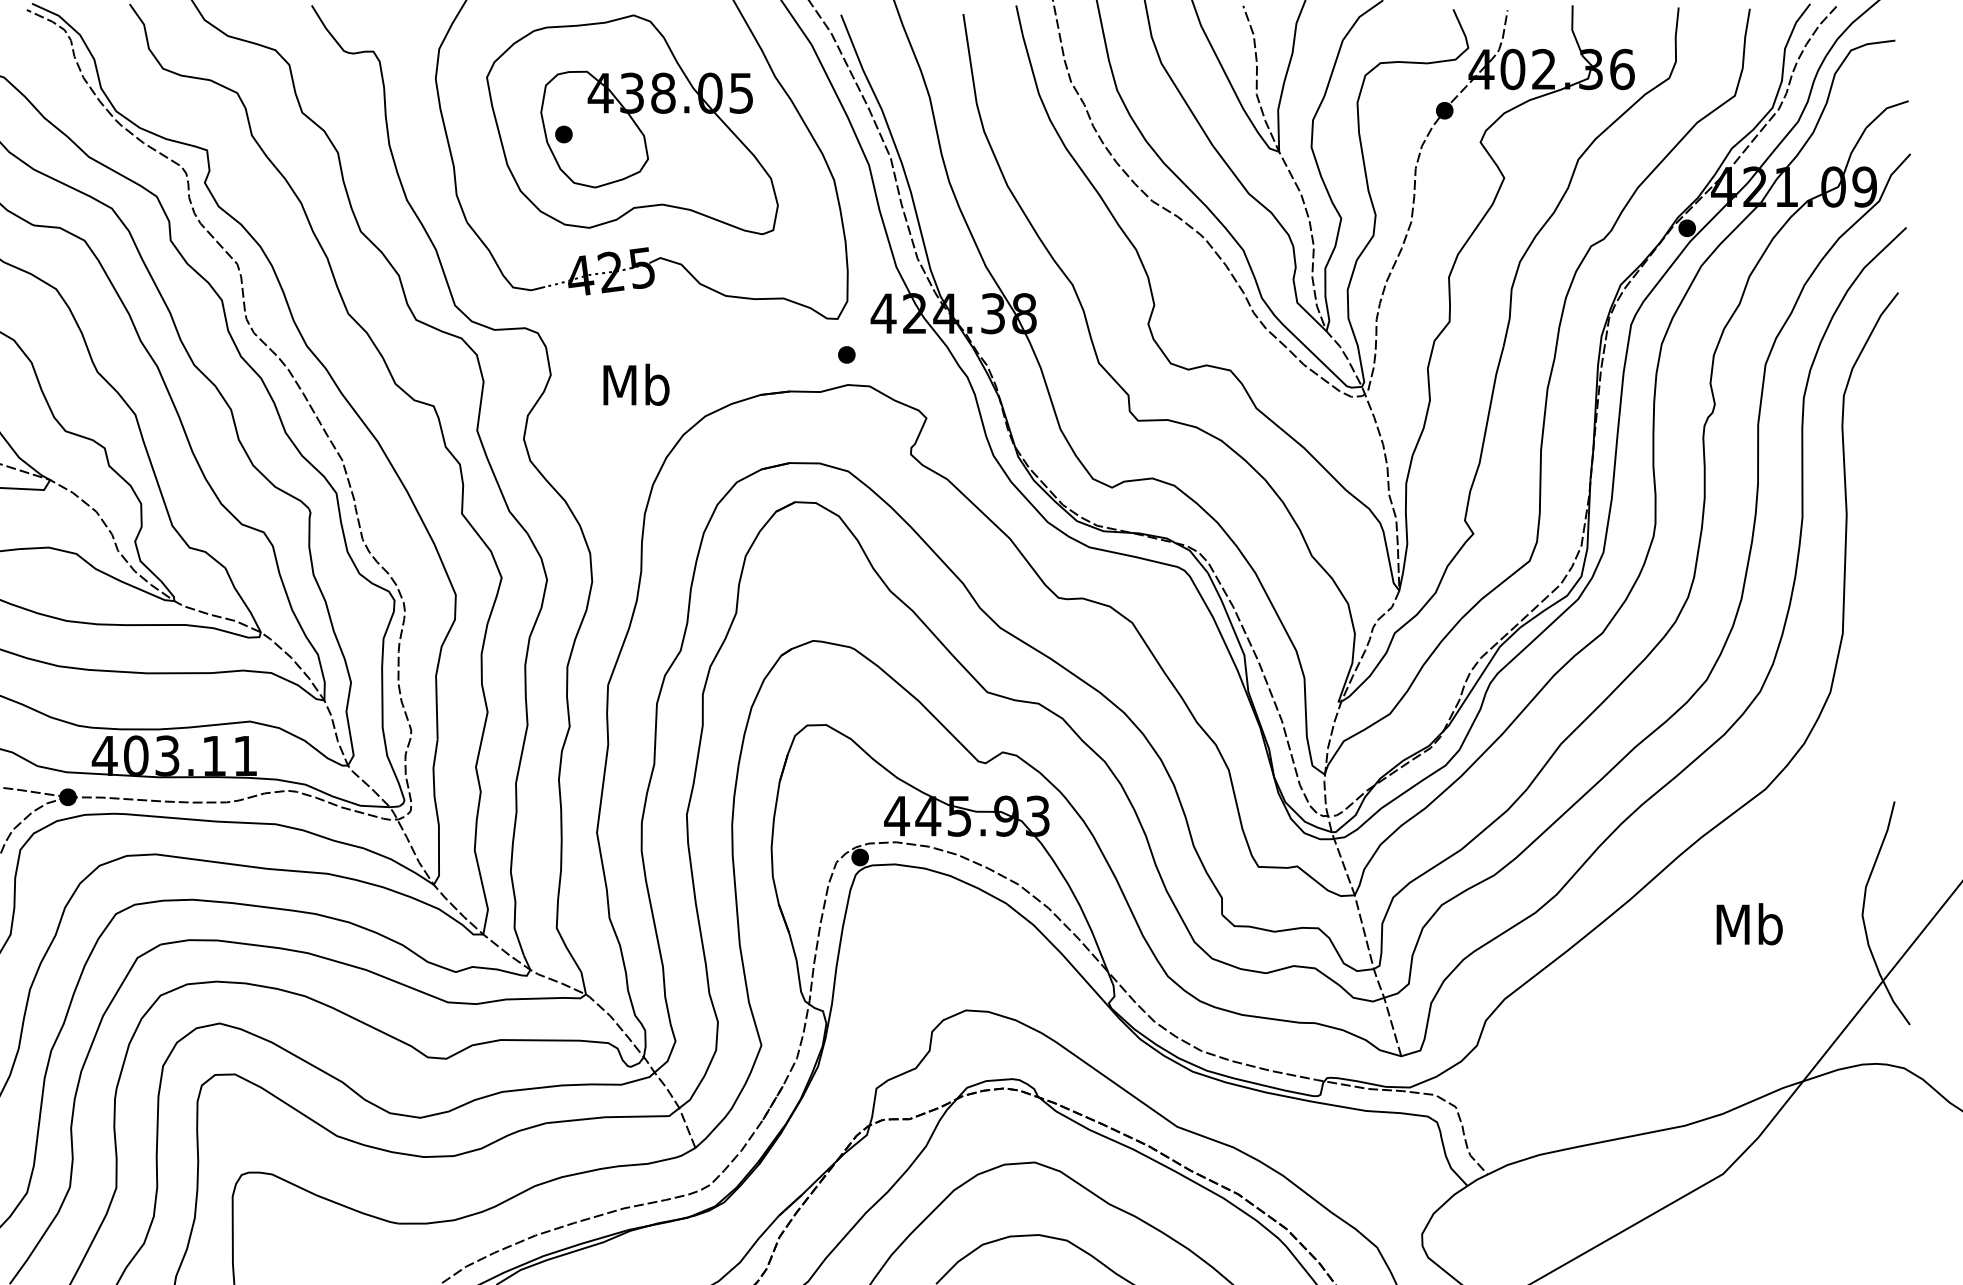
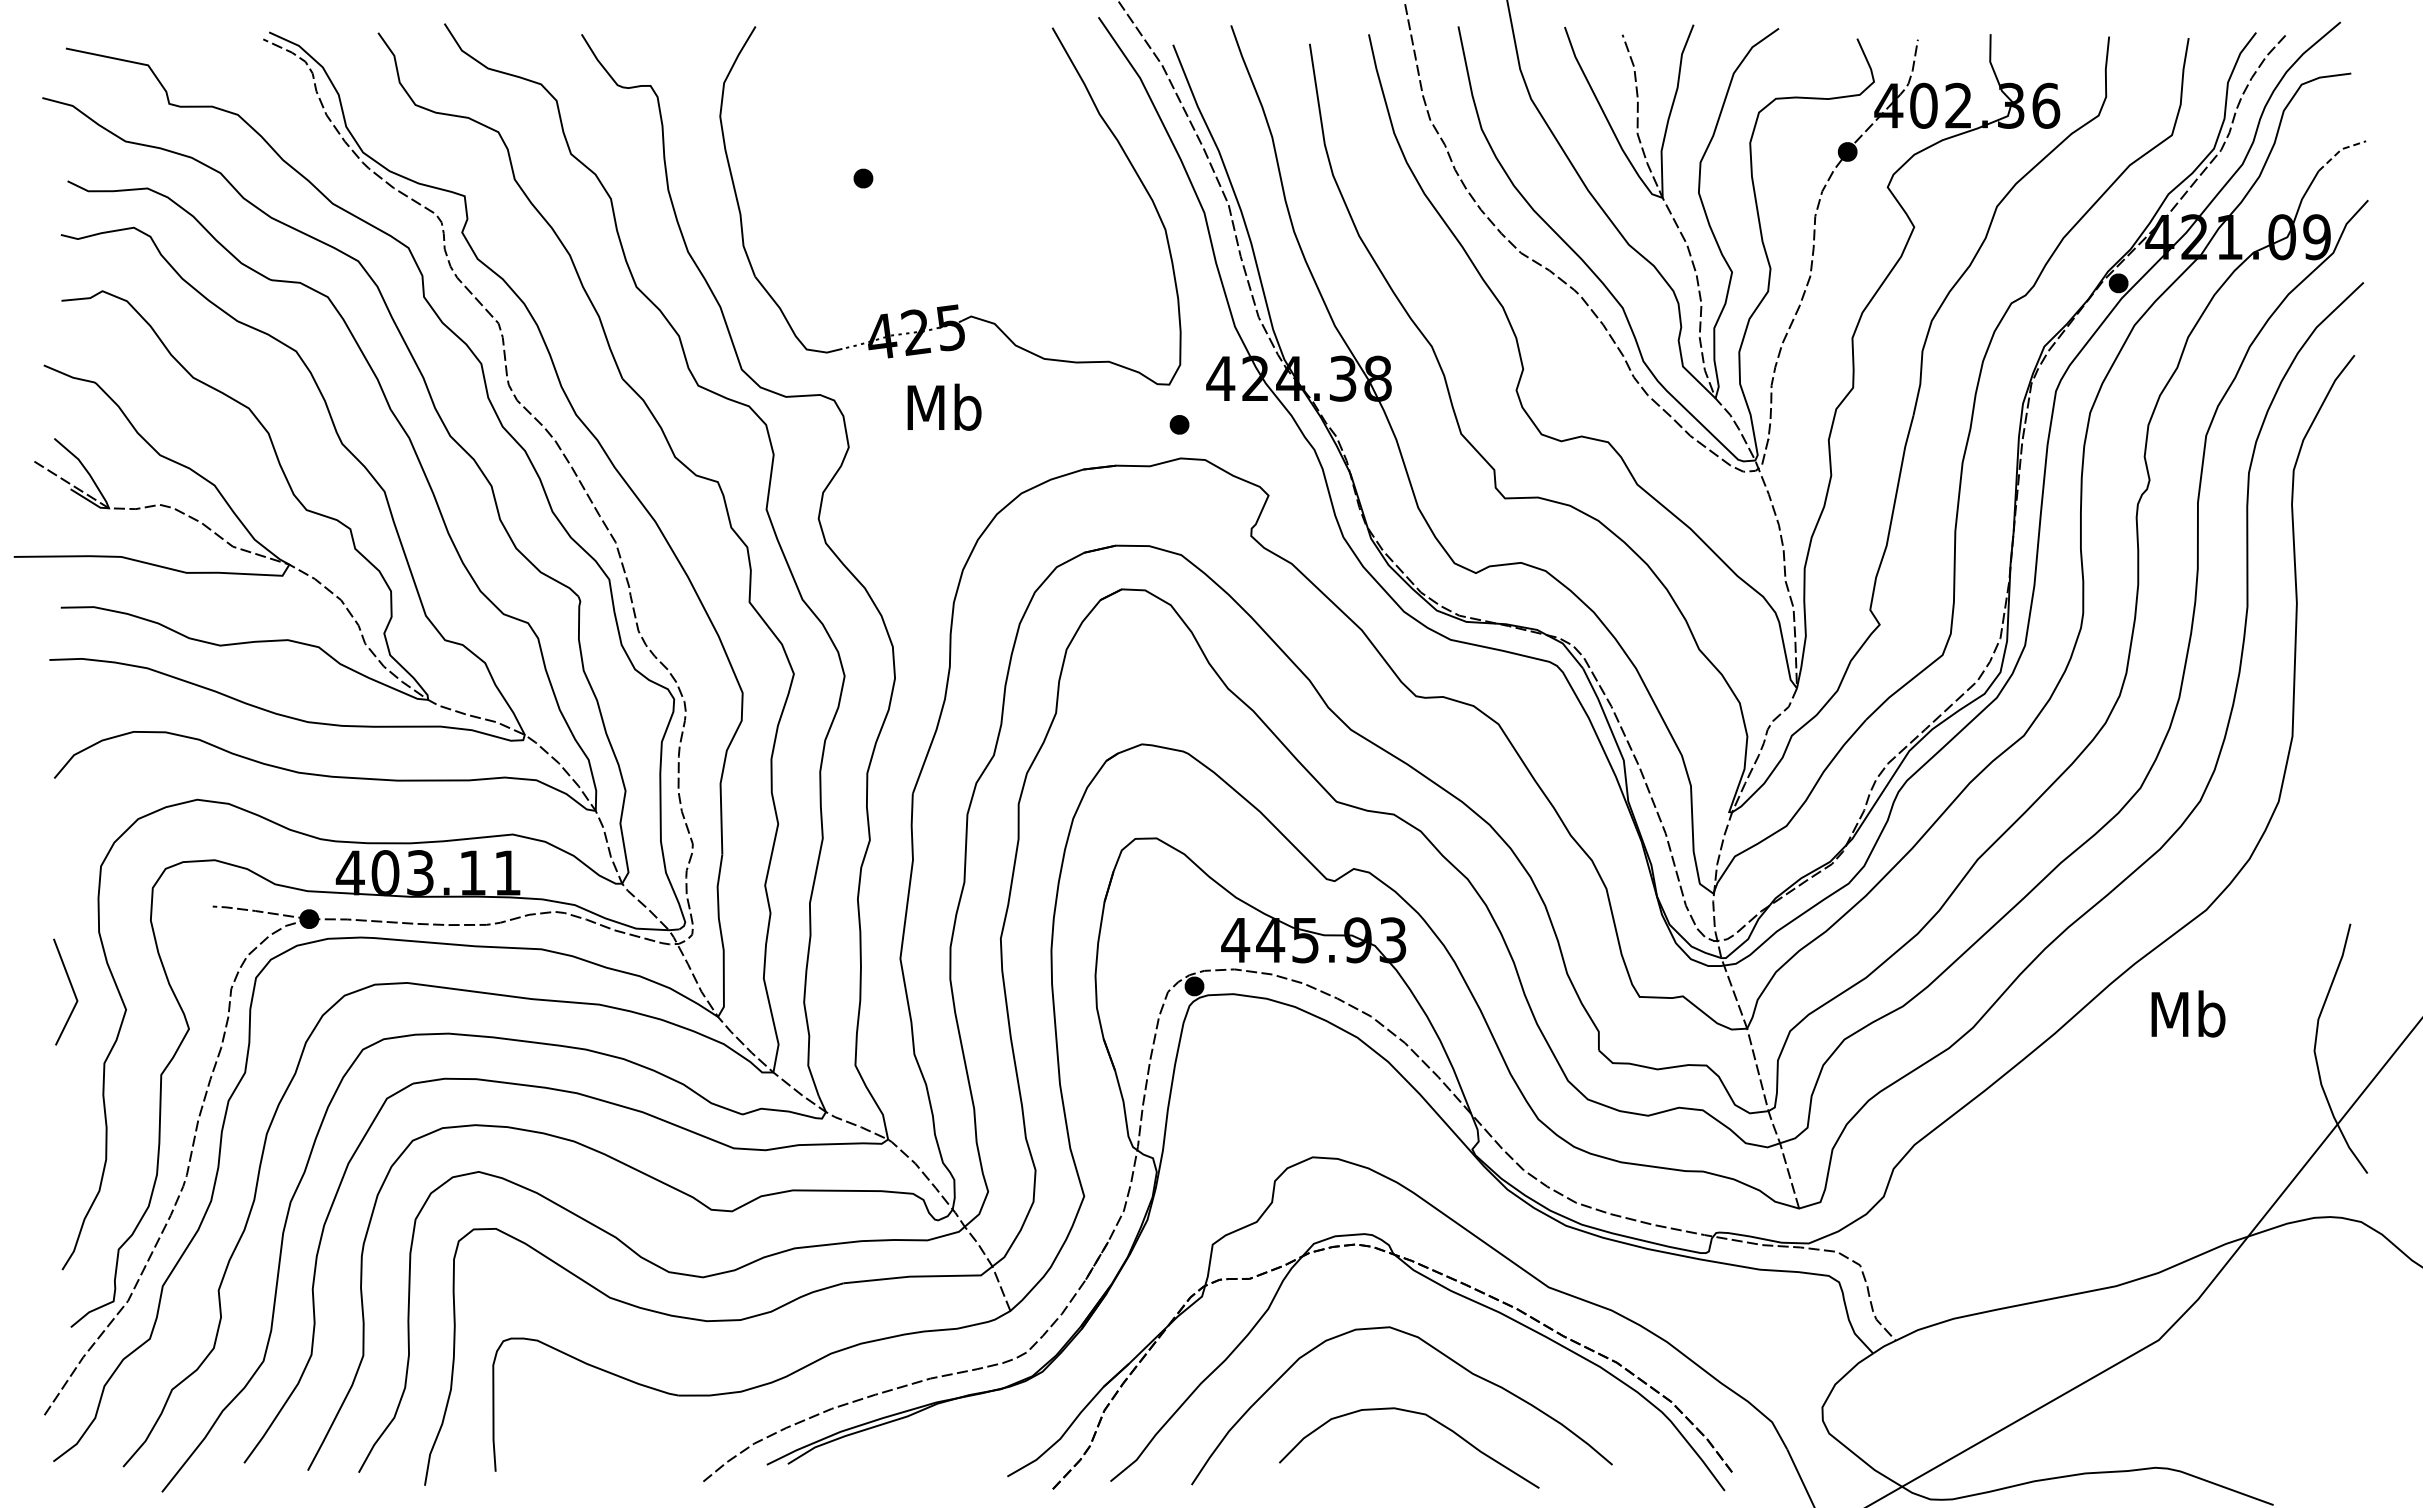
line: (1885, 109) -> (2340, 150), solid -> dashed
part: (631, 124) -> (939, 167), removed
text: (636, 384) -> (944, 406), moved
text: (1749, 923) -> (2188, 1013), moved

